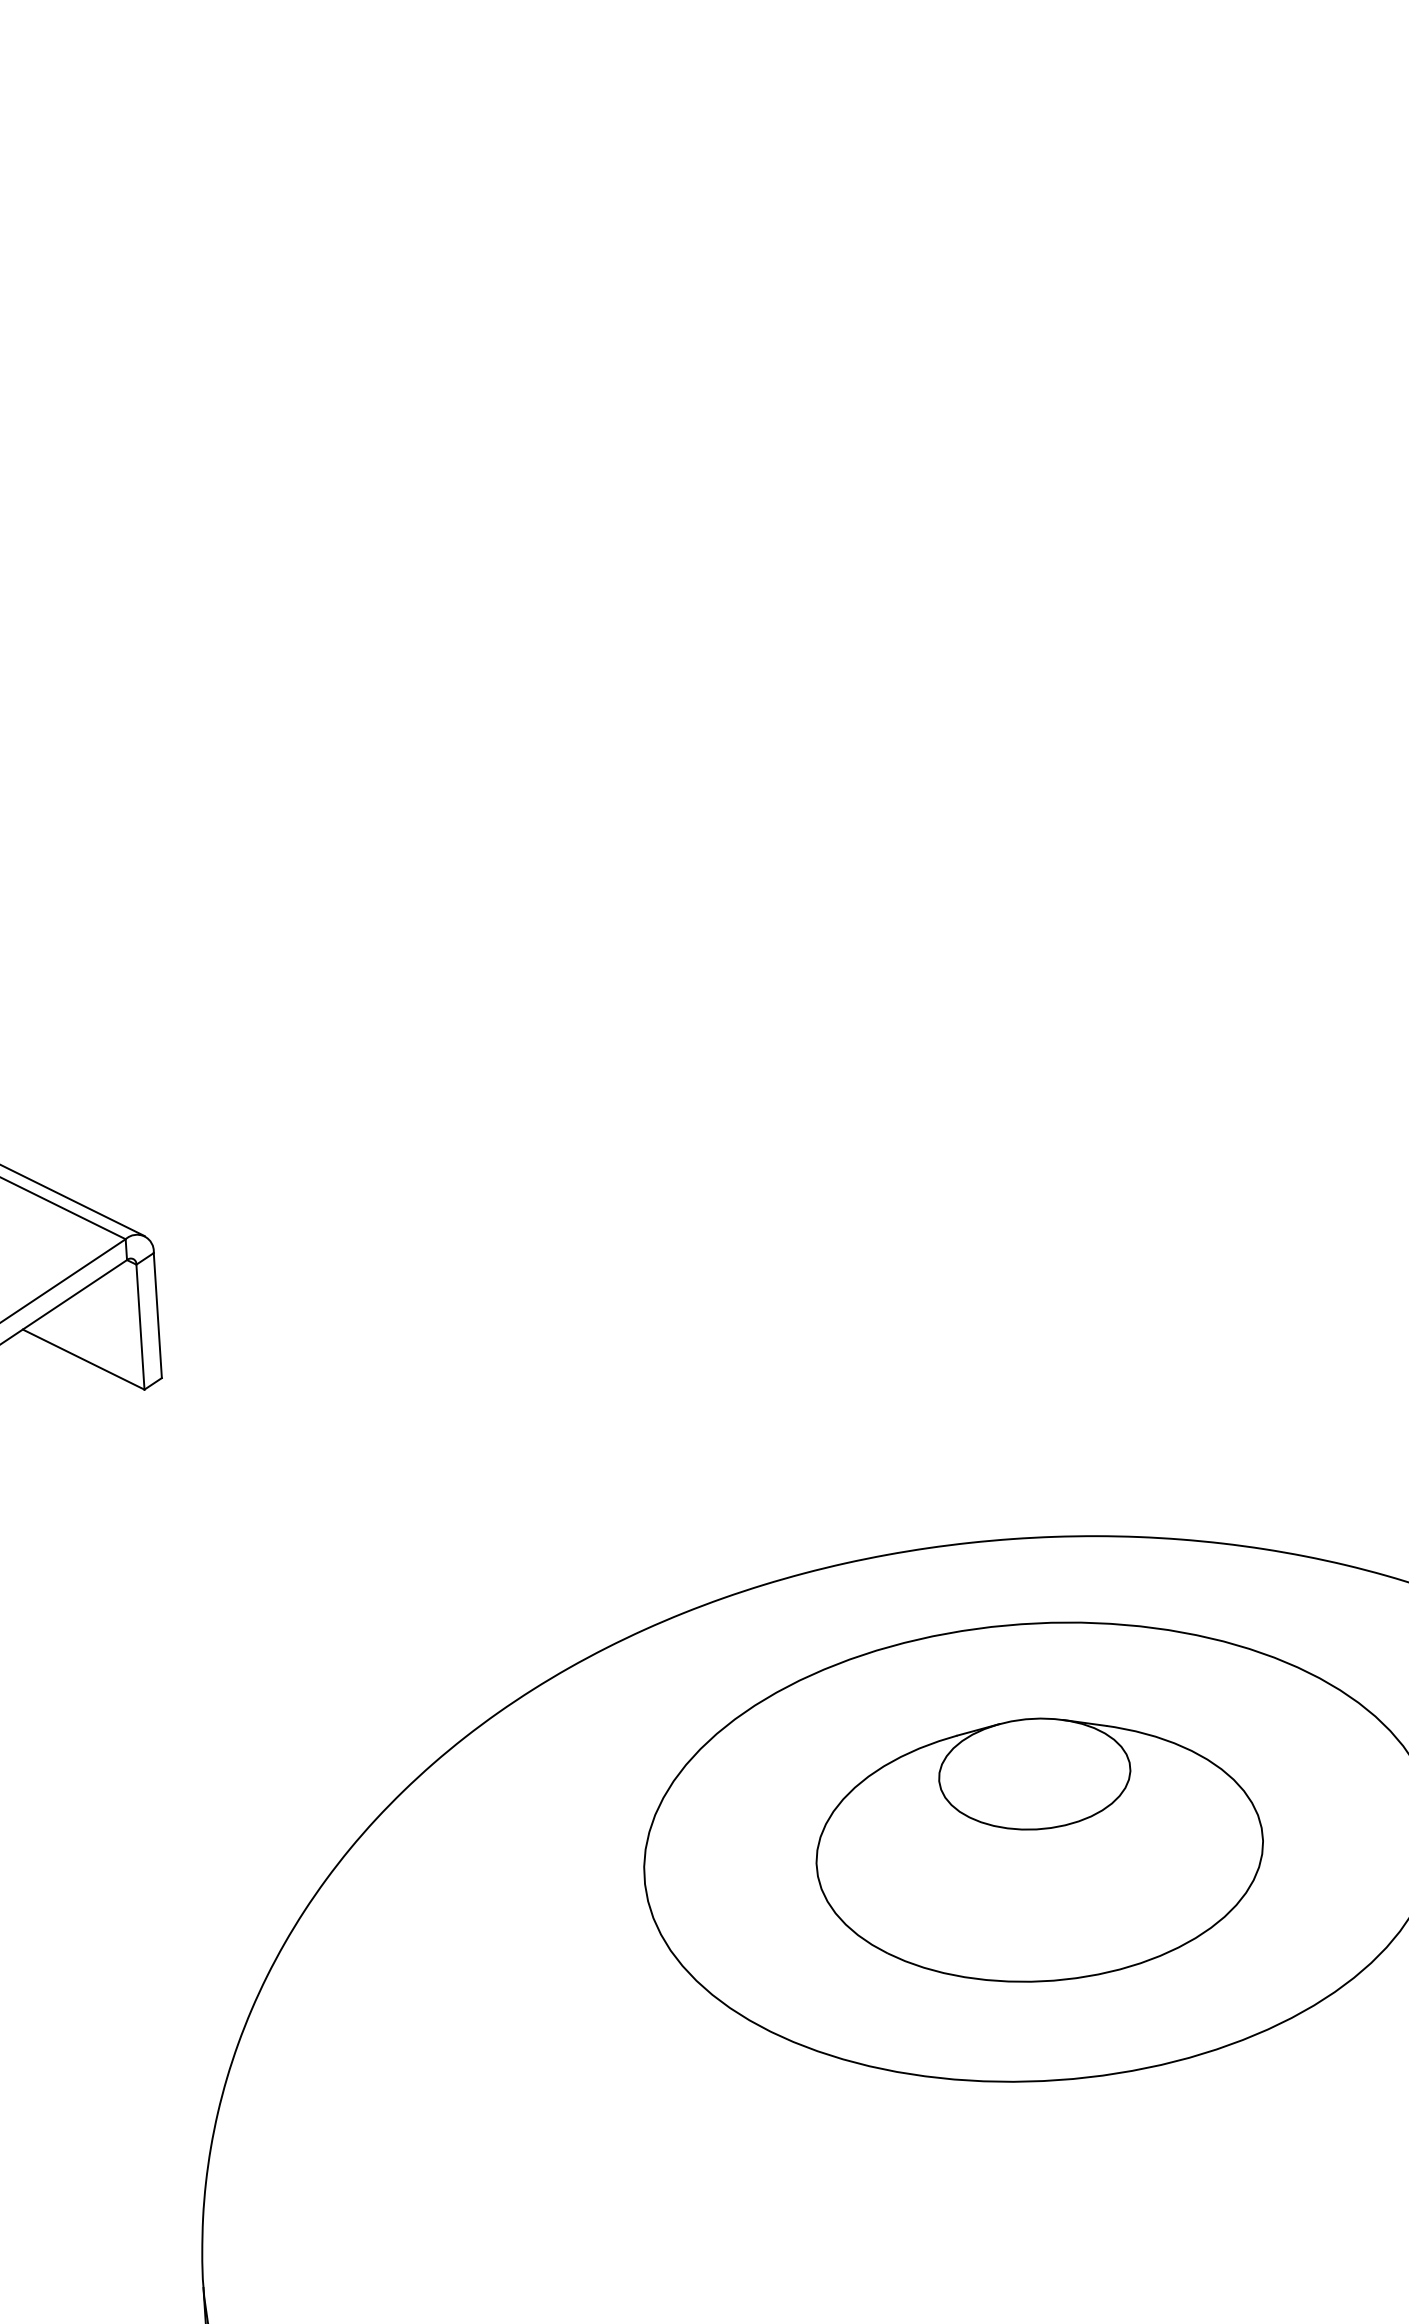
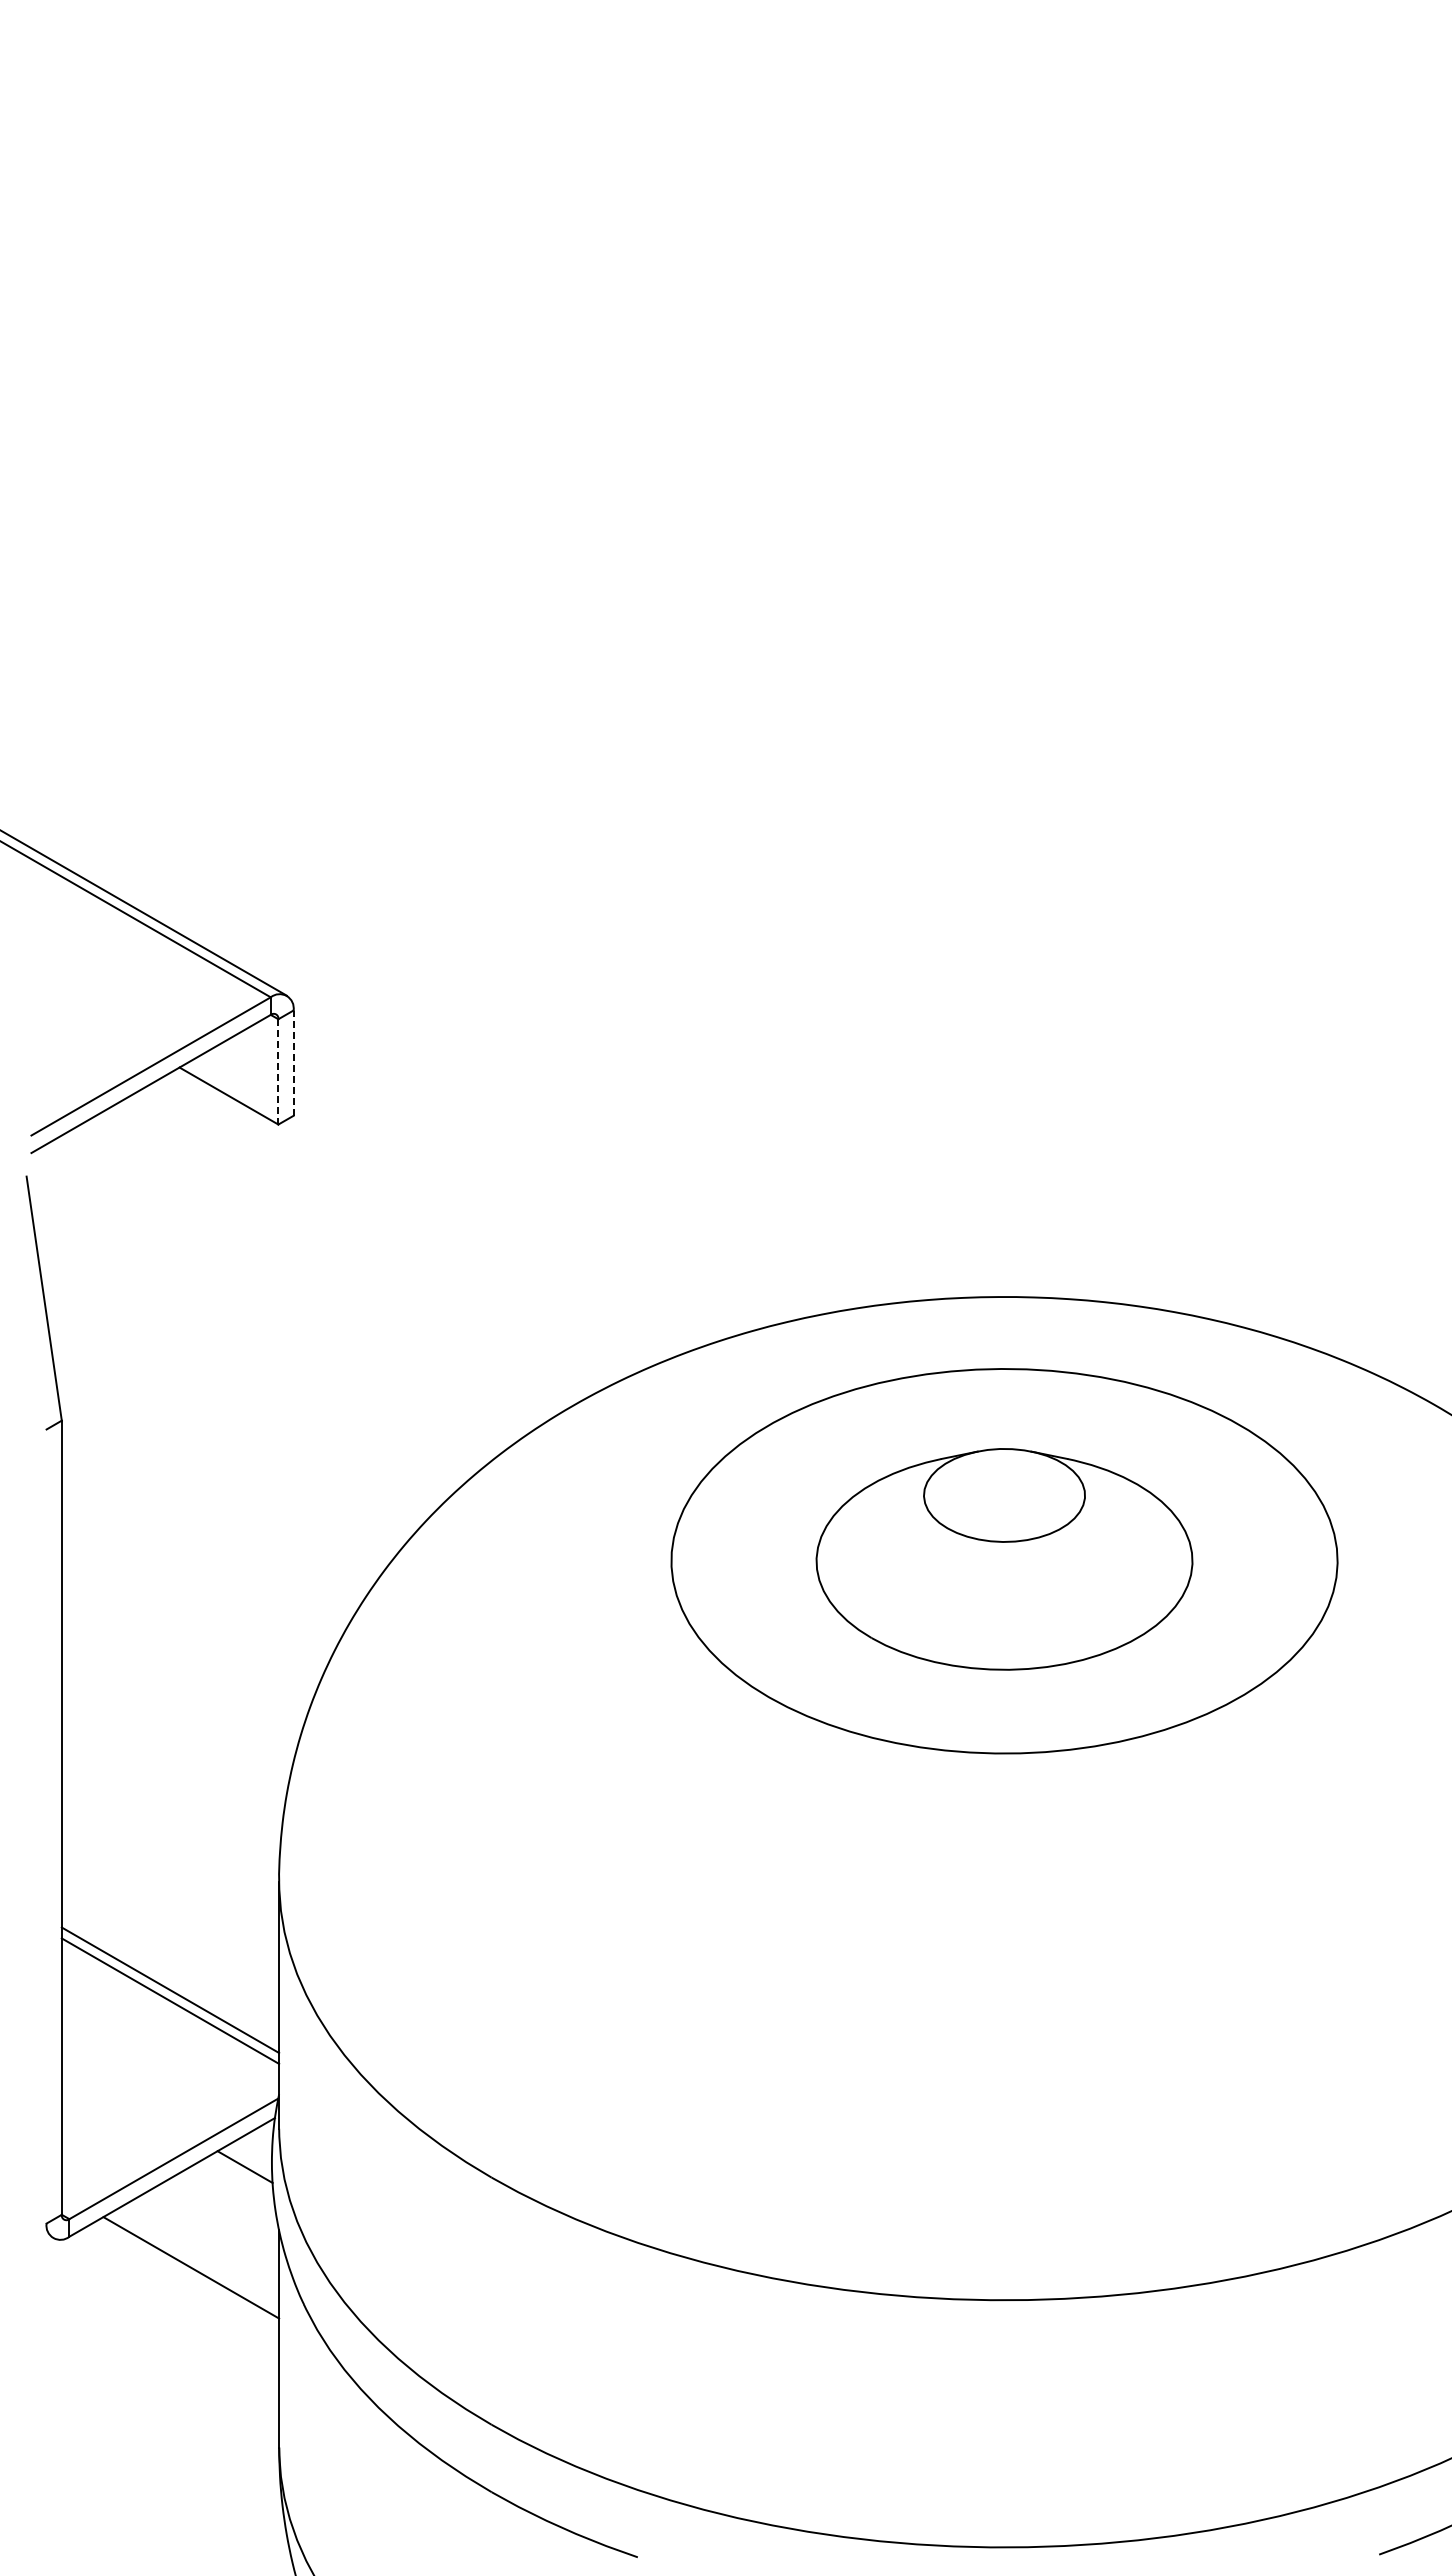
line: (157, 1316) -> (293, 1063), solid -> dashed
line: (140, 1326) -> (278, 1071), solid -> dashed

